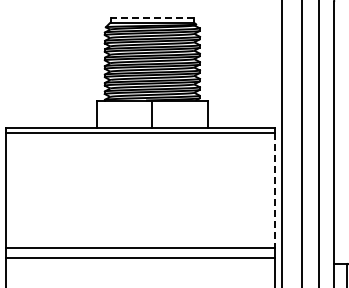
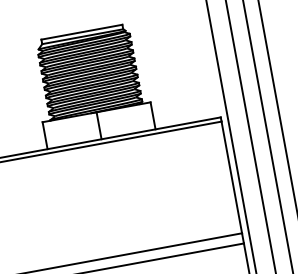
line: (152, 17) -> (82, 31), dashed -> solid
line: (275, 190) -> (232, 177), dashed -> solid

